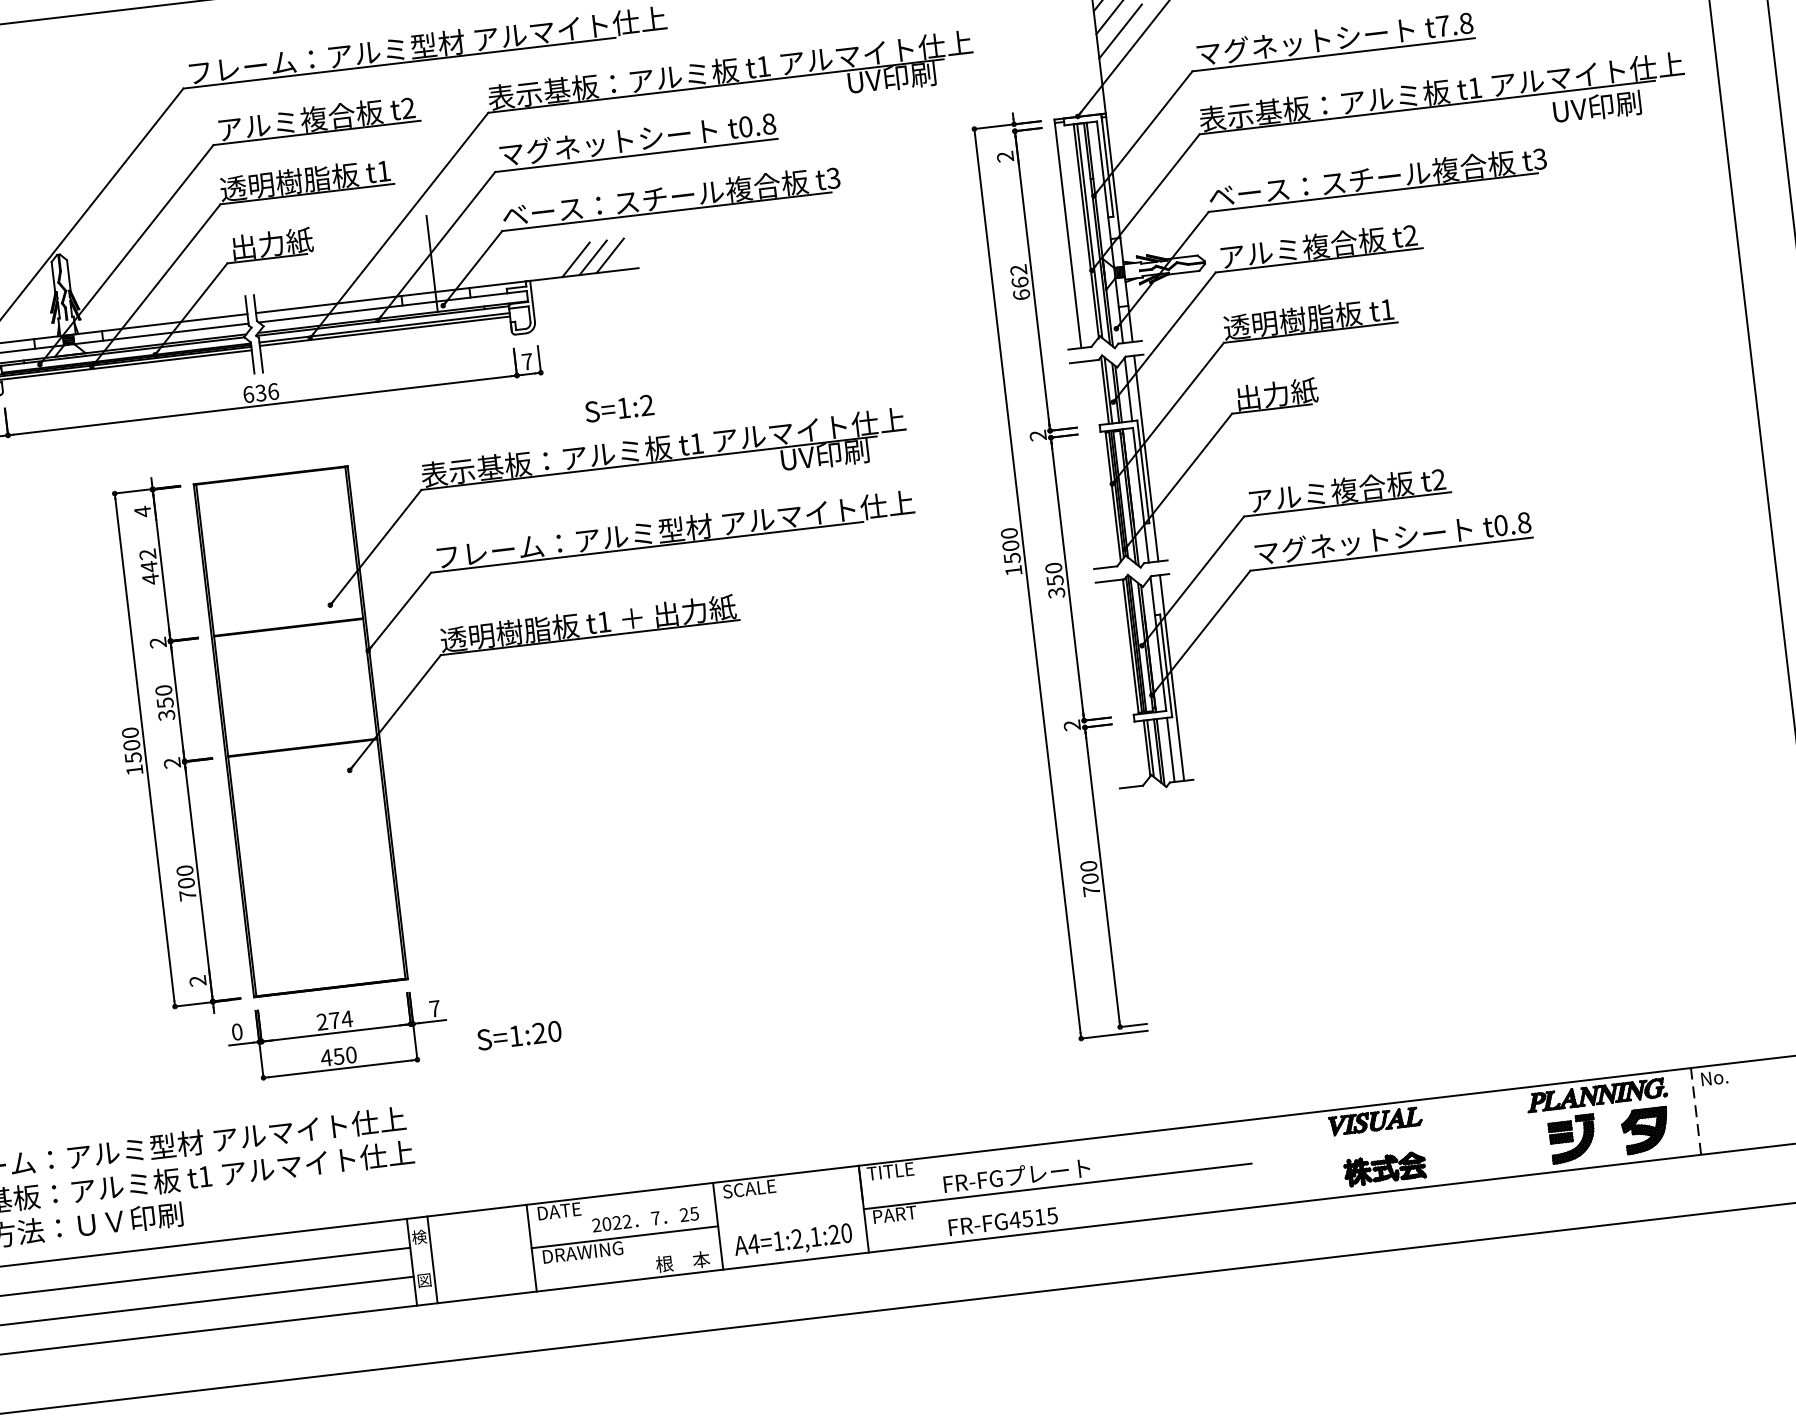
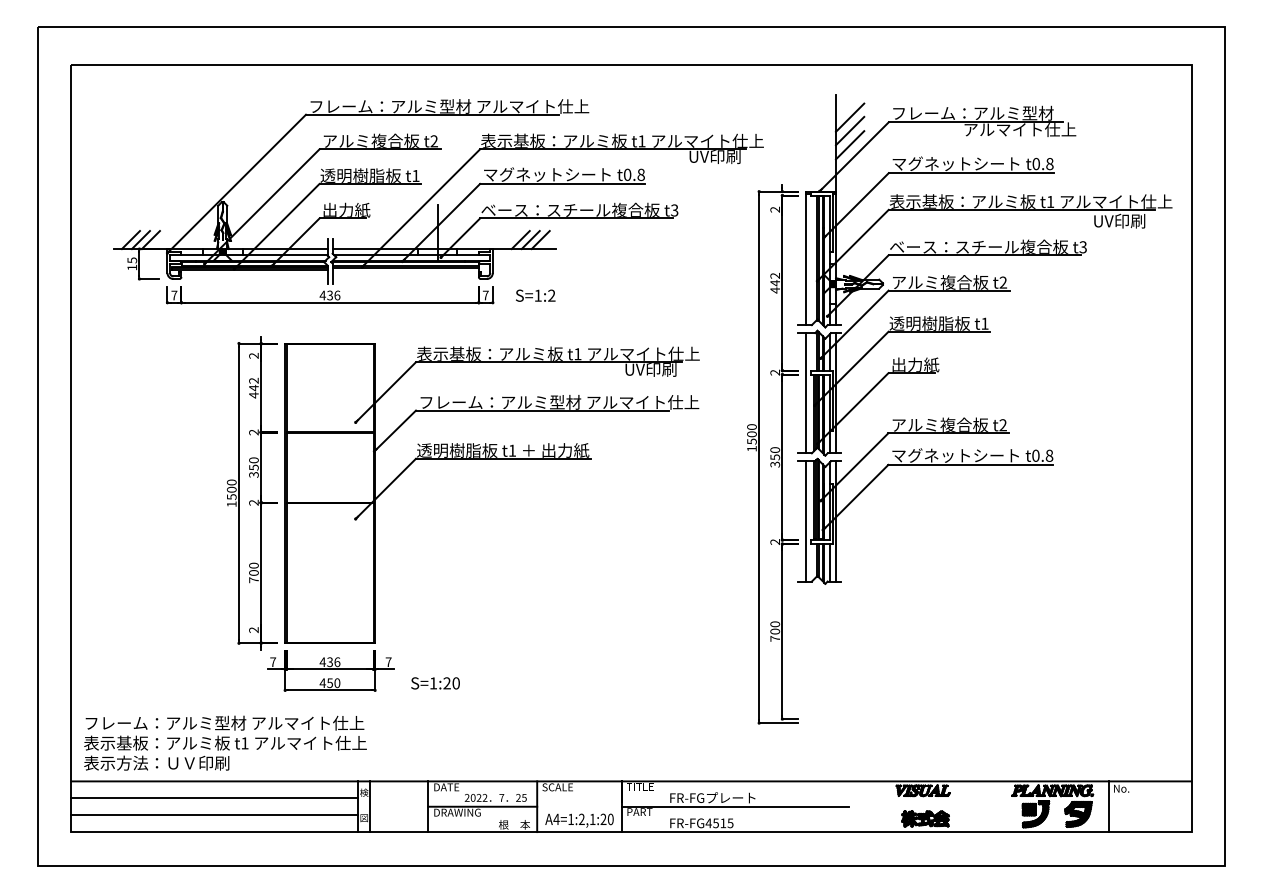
text: (1443, 25) -> (1036, 163), t7.8 -> t0.8
text: (1021, 288) -> (775, 286), 662 -> 442
text: (247, 394) -> (322, 295), 636 -> 436
text: (619, 408) -> (535, 295), moved
line: (1094, 465) -> (805, 393), added
text: (141, 511) -> (253, 355), 4 -> 2
line: (1119, 684) -> (805, 521), added
text: (333, 1021) -> (329, 662), 274 -> 436
text: (237, 1032) -> (273, 662), 0 -> 7
line: (1695, 1111) -> (1108, 806), dashed -> solid

